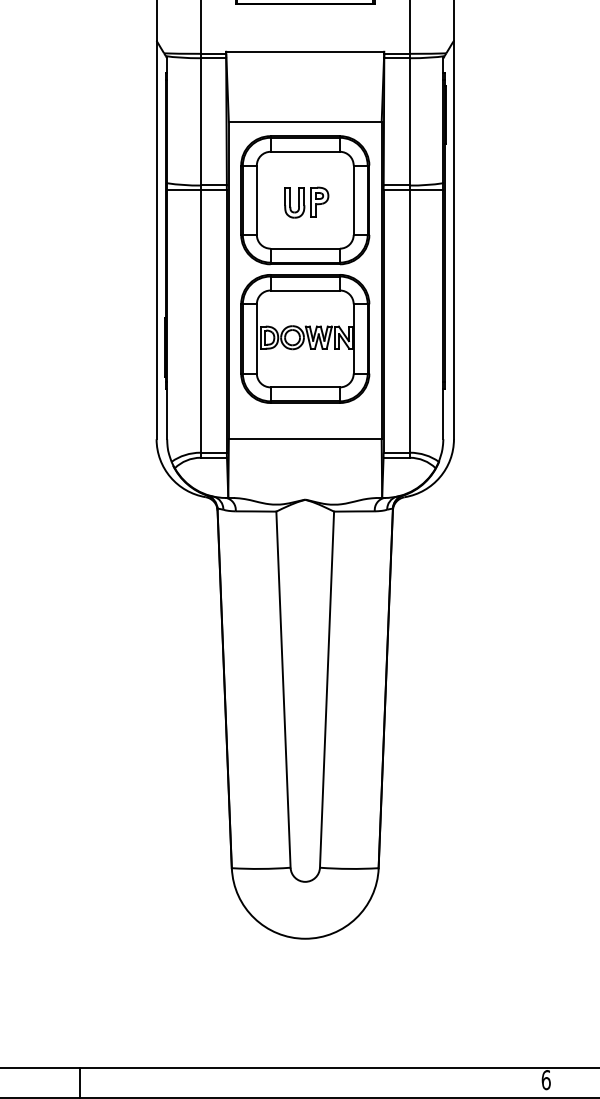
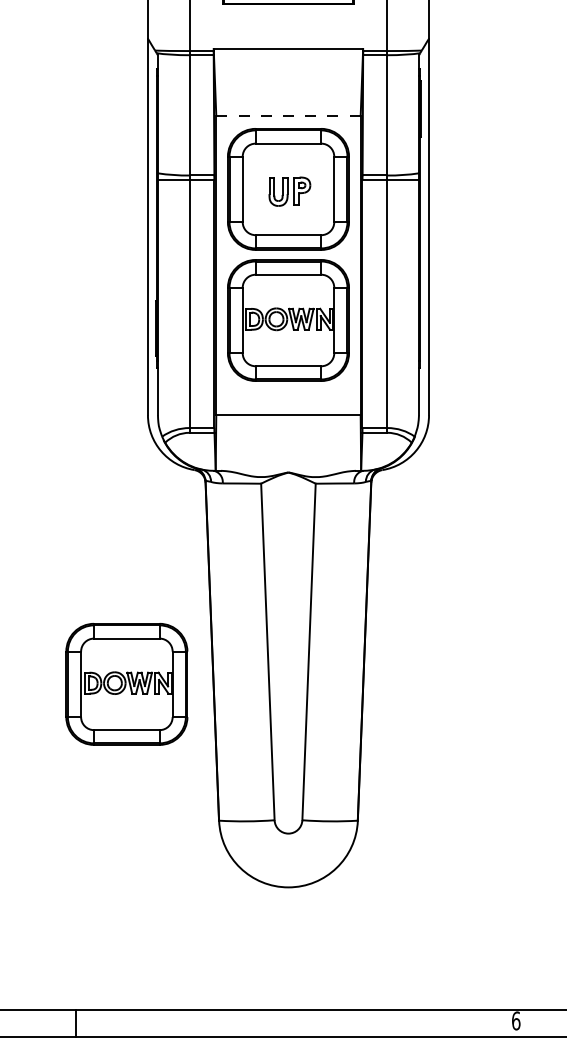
line: (305, 122) -> (288, 115), solid -> dashed
part: (134, 723) -> (127, 683), added

